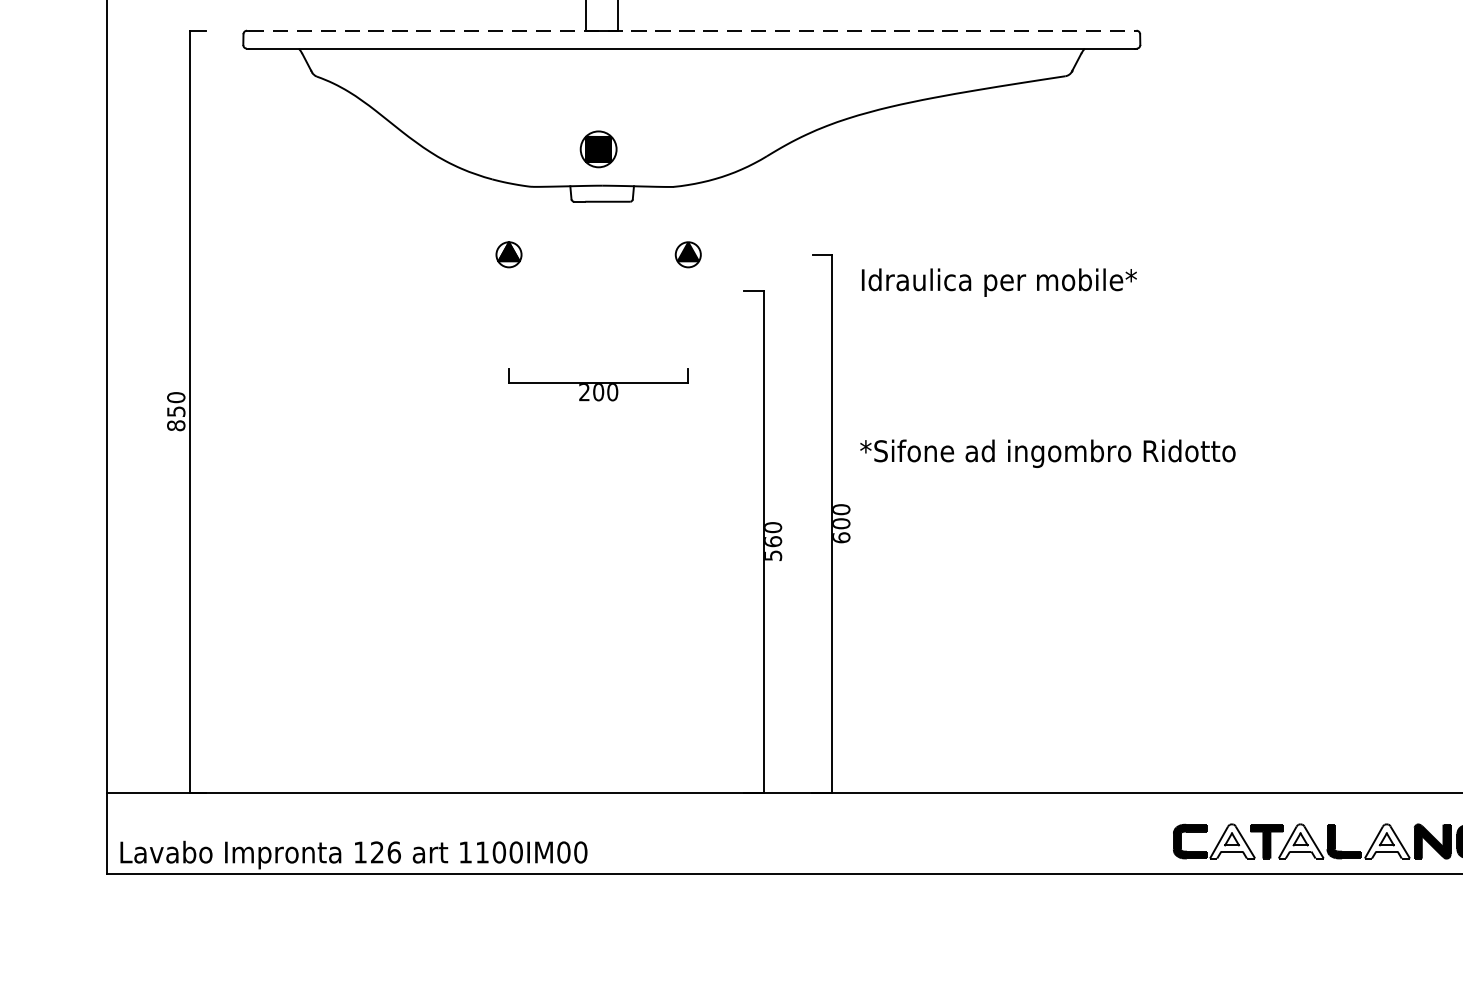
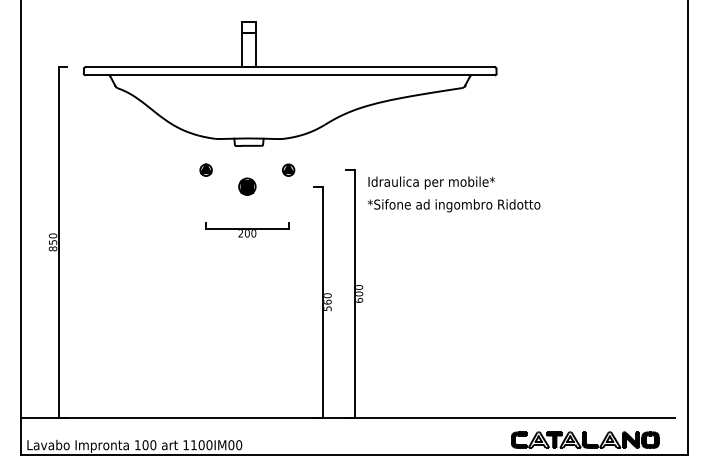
line: (692, 31) -> (290, 67), dashed -> solid
part: (598, 148) -> (247, 186), moved
text: (1048, 453) -> (454, 205), moved
text: (385, 853) -> (149, 445), 126 -> 100

